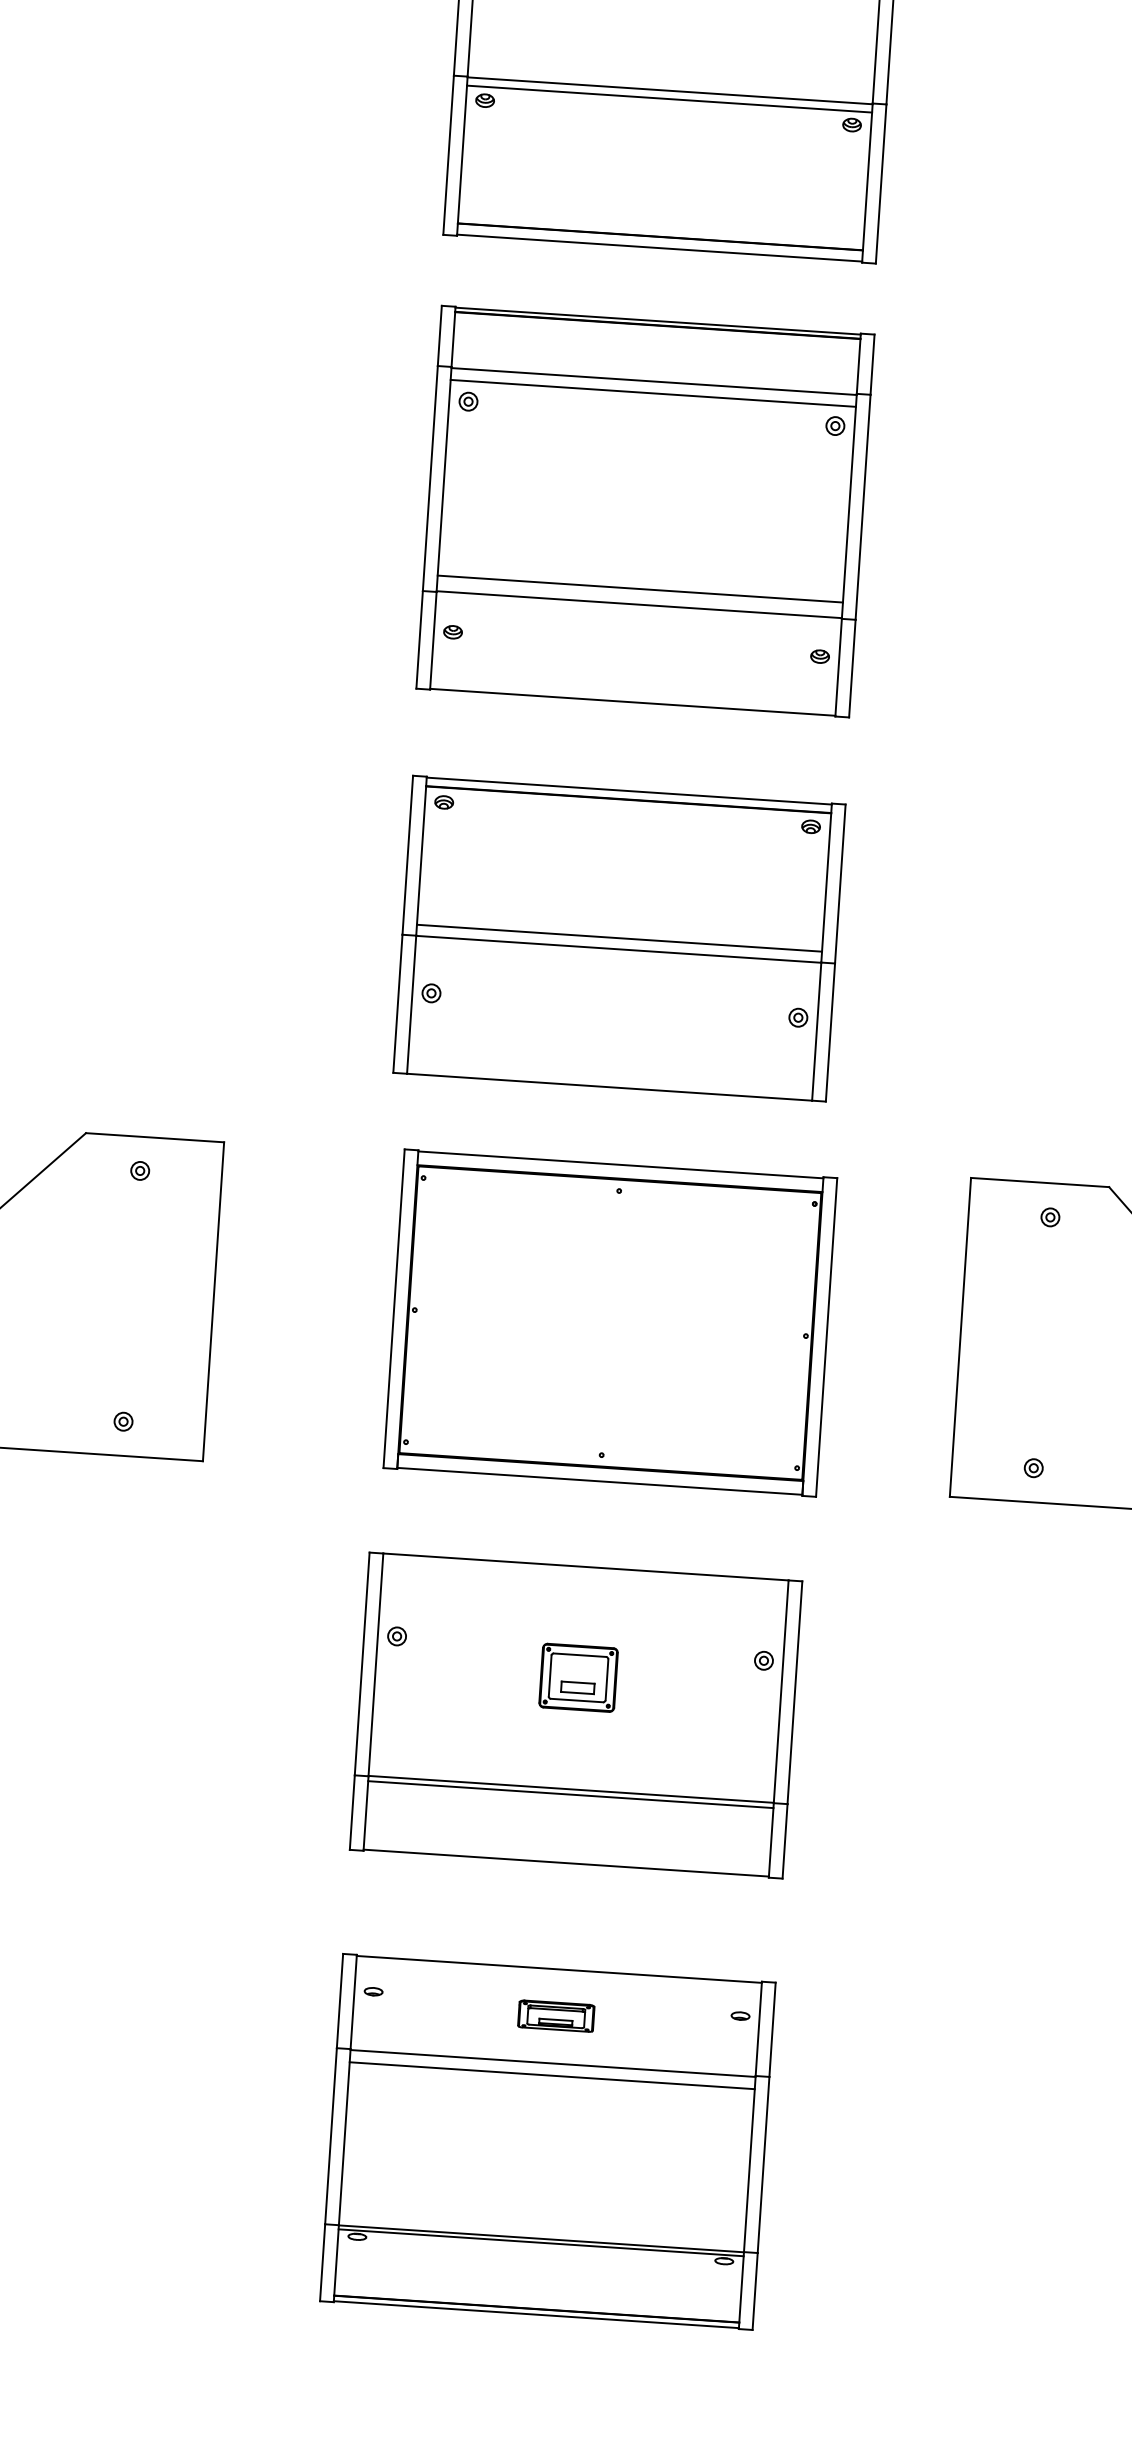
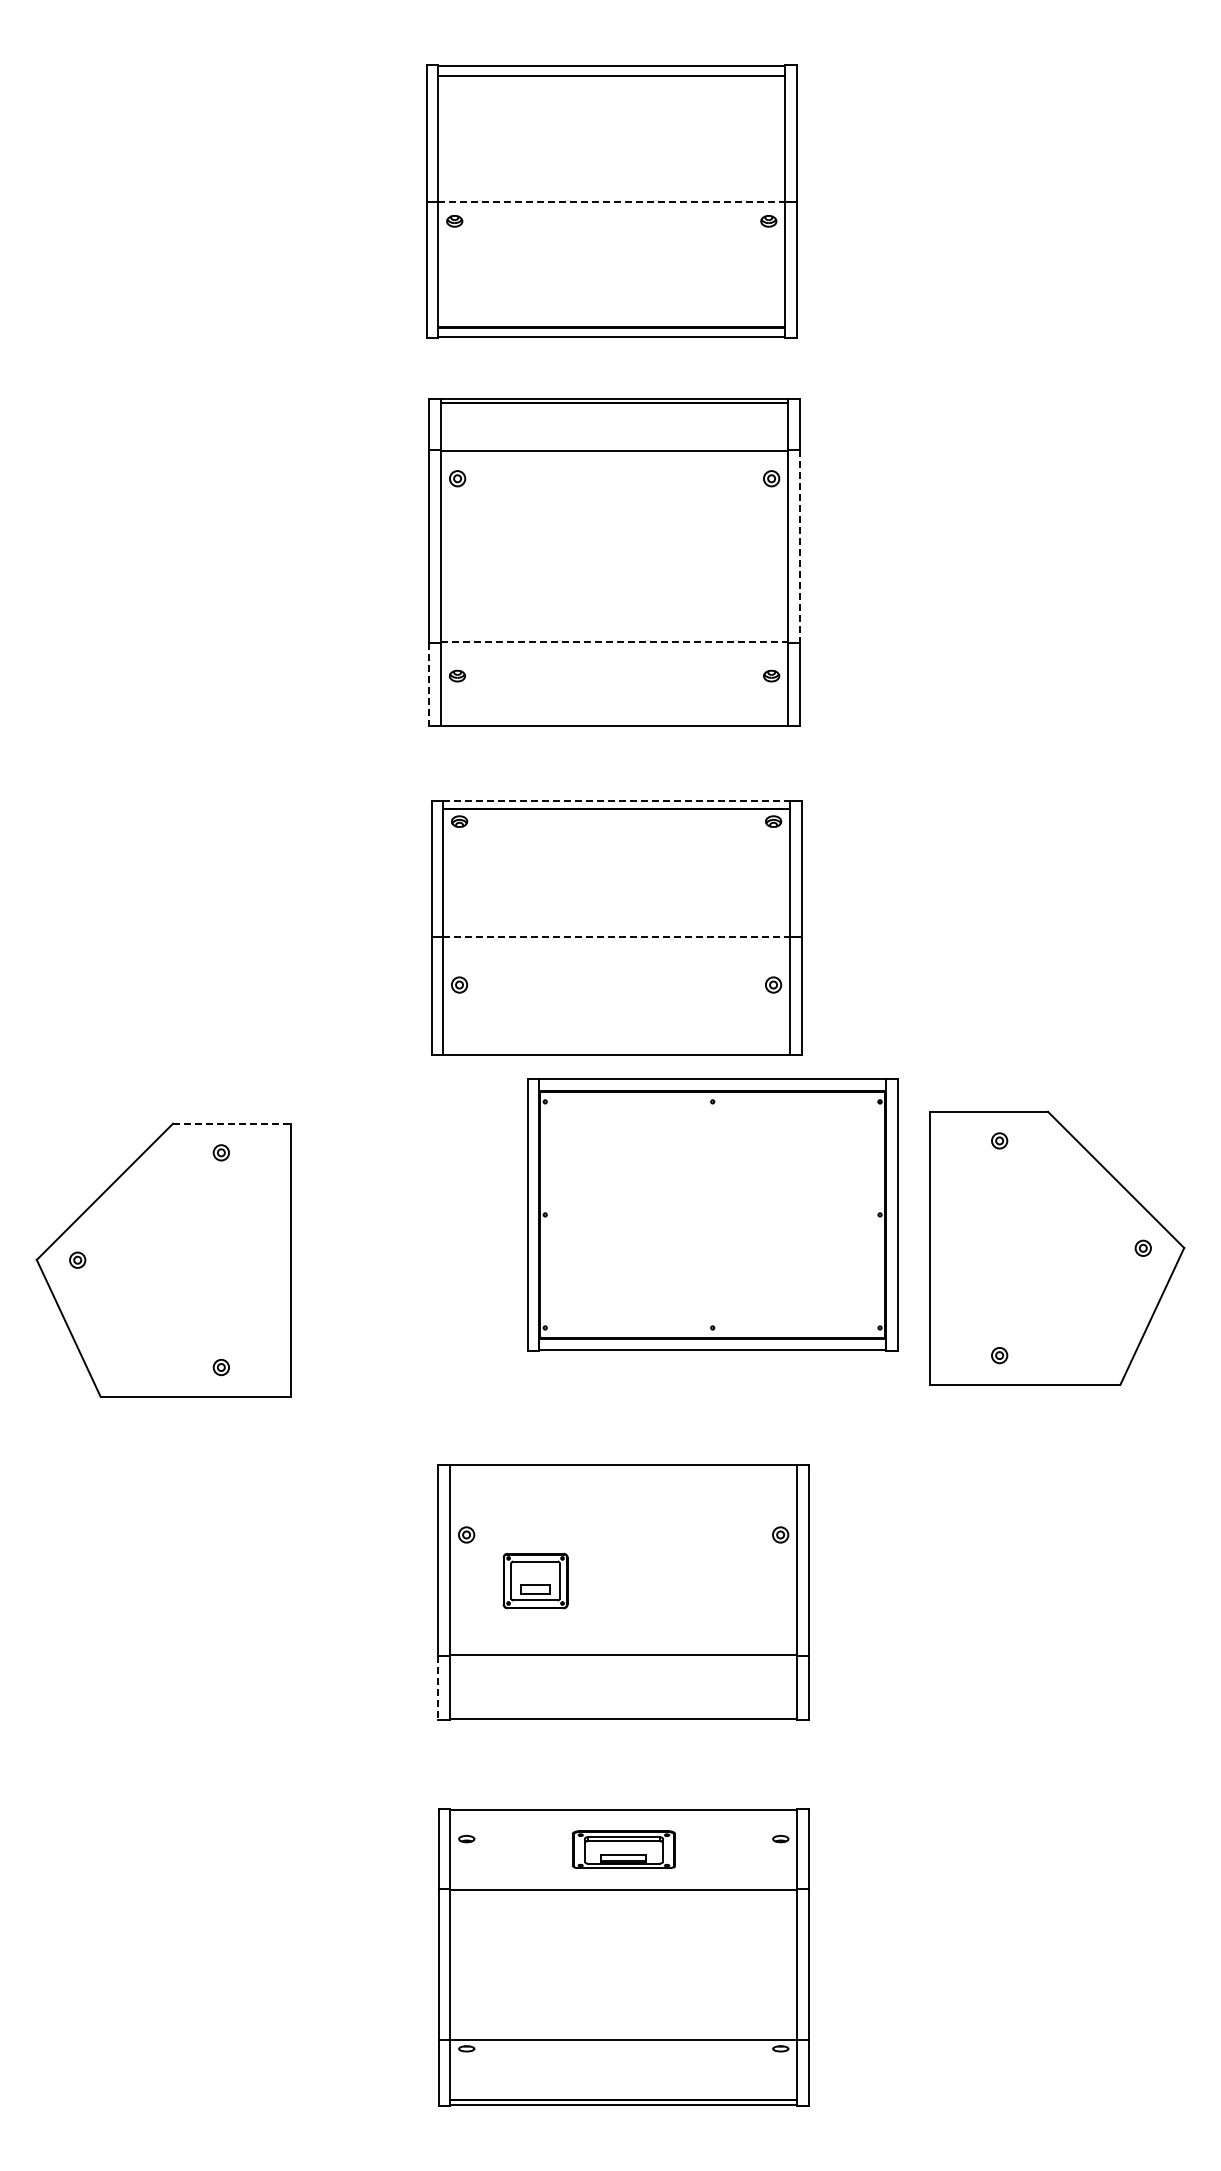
line: (670, 90) -> (612, 202), solid -> dashed
line: (669, 99) -> (611, 209), removed
line: (653, 393) -> (614, 461), removed
line: (862, 507) -> (799, 546), solid -> dashed
line: (640, 588) -> (614, 628), removed
line: (640, 605) -> (615, 642), solid -> dashed
line: (419, 639) -> (429, 684), solid -> dashed
line: (630, 791) -> (617, 801), solid -> dashed
line: (619, 938) -> (616, 927), removed
line: (619, 948) -> (617, 936), solid -> dashed
line: (155, 1137) -> (232, 1123), solid -> dashed
part: (610, 1322) -> (712, 1214), moved
part: (578, 1677) -> (535, 1580), moved
line: (570, 1794) -> (623, 1659), removed
line: (352, 1812) -> (438, 1687), solid -> dashed
part: (555, 2016) -> (623, 1849), size x1.6
line: (552, 2075) -> (623, 1900), removed
line: (540, 2242) -> (623, 2043), removed

